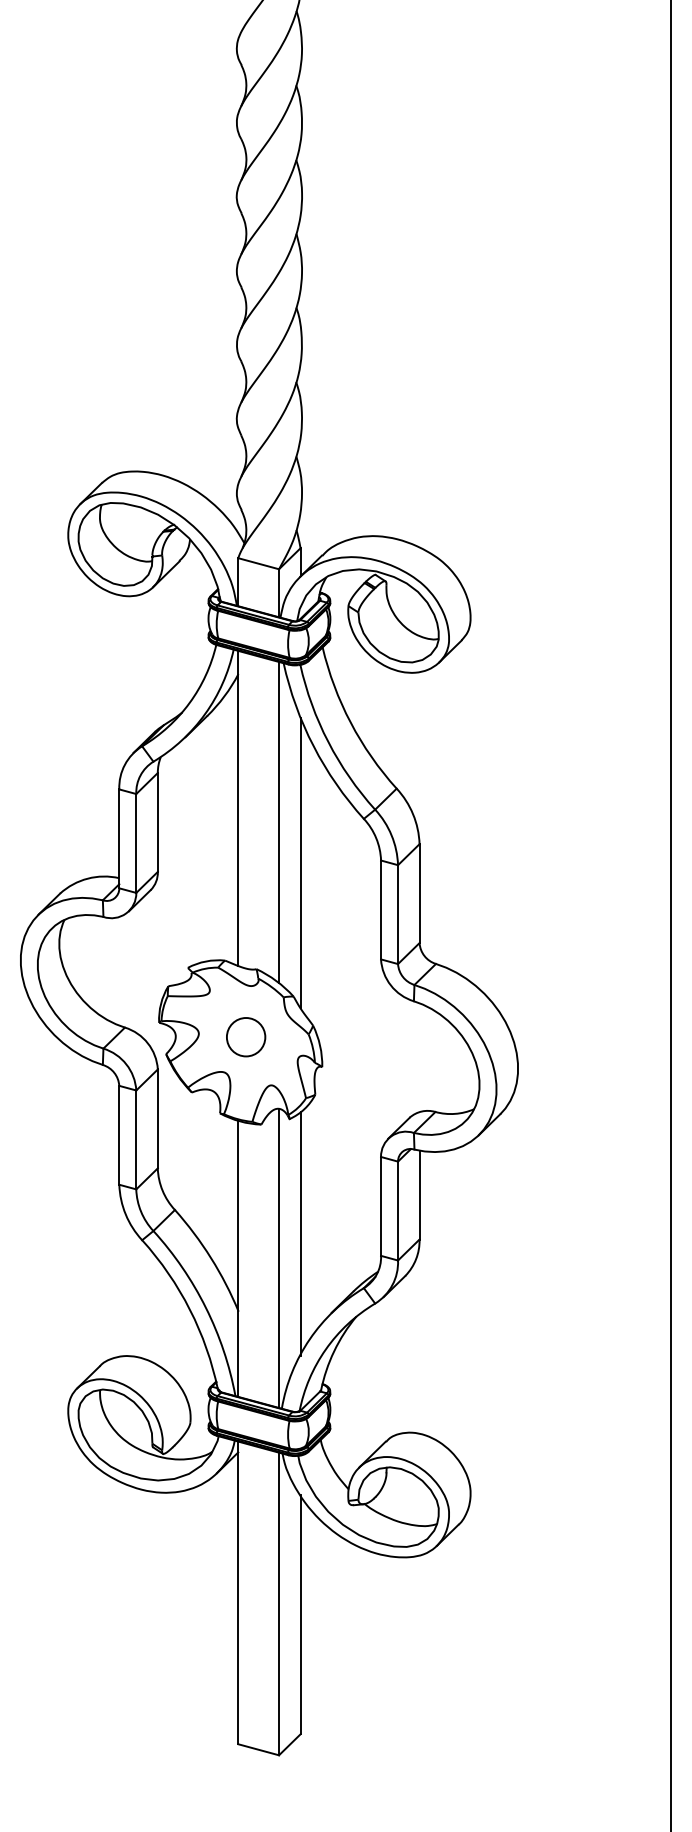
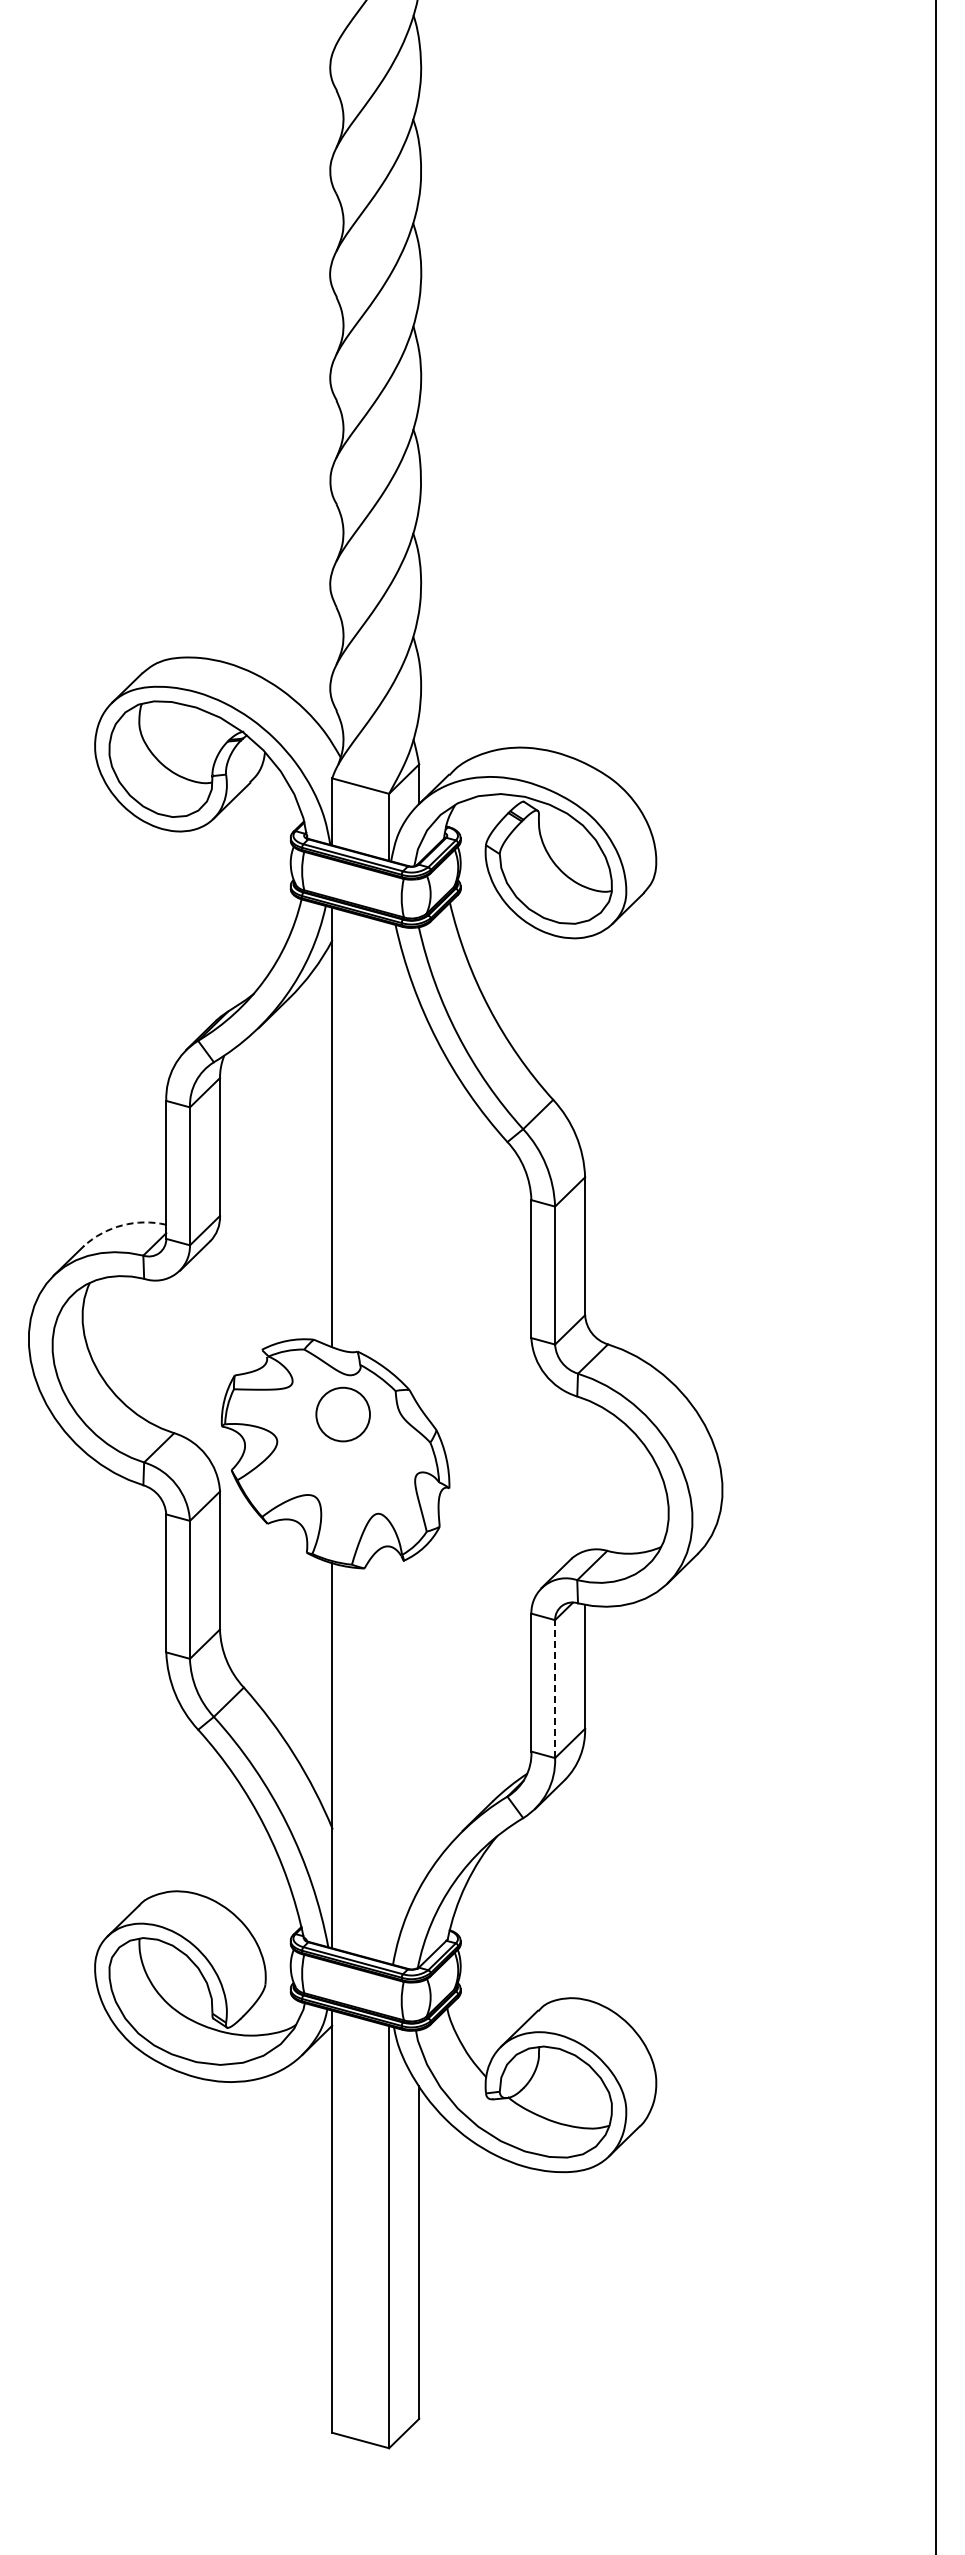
line: (279, 822) -> (389, 1147), removed
line: (300, 862) -> (419, 1203), removed
arc: (87, 878) -> (122, 1225), solid -> dashed
circle: (245, 1037) -> (342, 1414), moved
line: (398, 1211) -> (555, 1689), solid -> dashed
line: (300, 1233) -> (419, 1720), removed
line: (279, 1257) -> (389, 1754), removed

